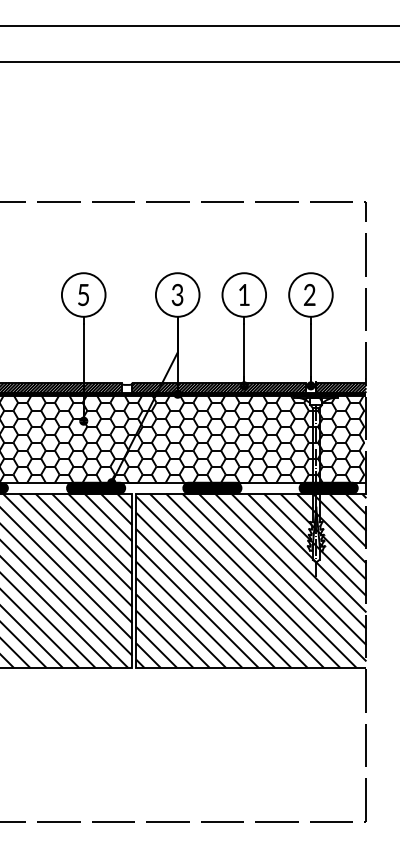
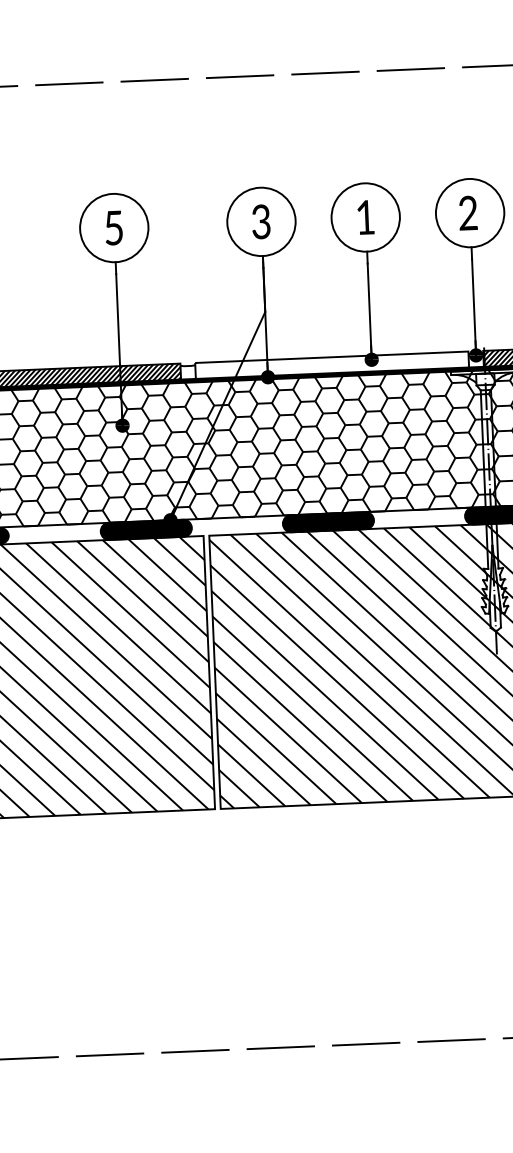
hatch: (218, 388) -> (331, 365), removed

